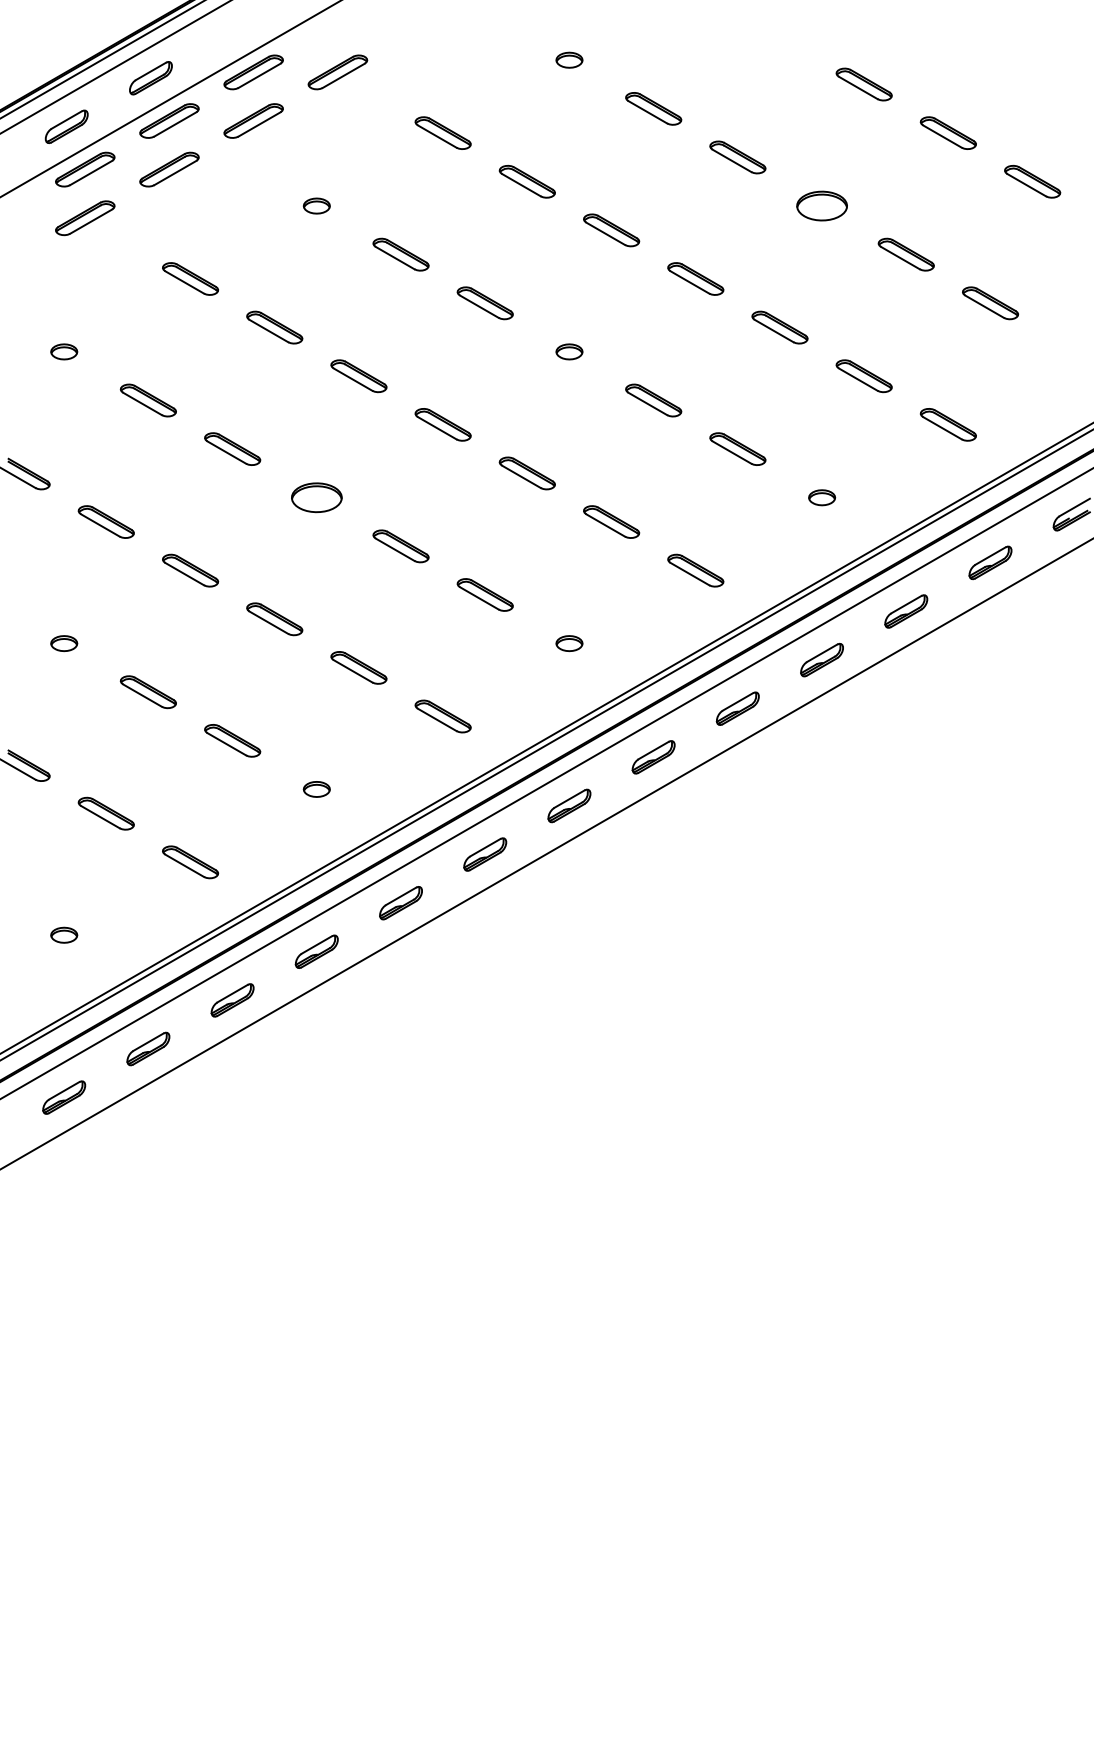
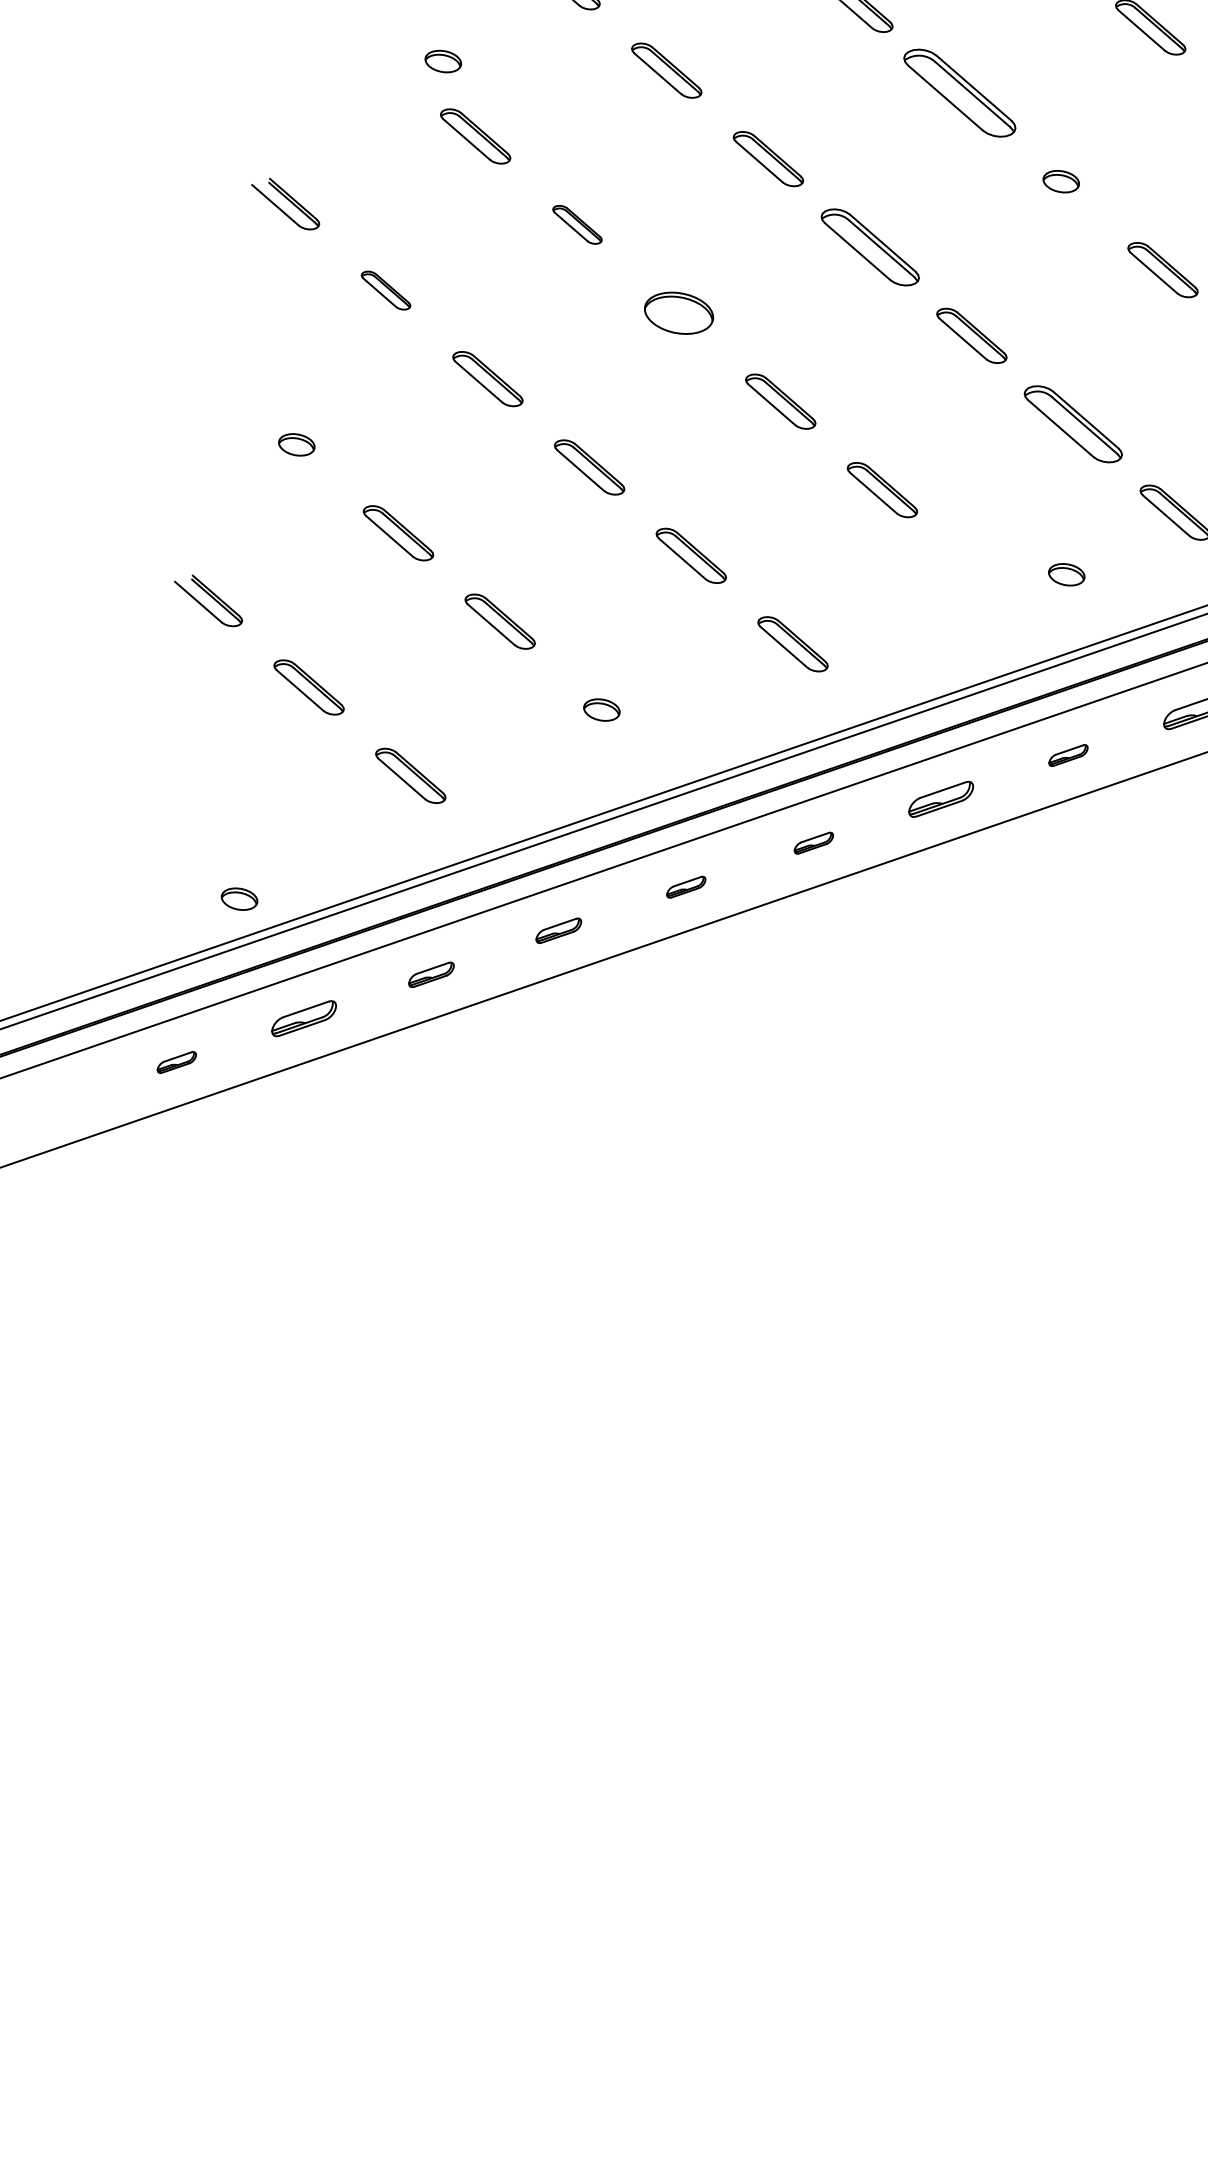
part: (484, 303) -> (958, 93), size x1.6
part: (64, 351) -> (443, 61), moved
part: (442, 424) -> (869, 246), size x1.4
part: (232, 448) -> (577, 223), size x0.7
part: (105, 521) -> (385, 289), size x0.7
part: (611, 521) -> (1073, 423), size x1.4
part: (569, 643) -> (1066, 574), moved
part: (653, 757) -> (1068, 755), size x0.6
part: (485, 854) -> (814, 843), size x0.6
part: (400, 903) -> (685, 887), size x0.6
part: (64, 934) -> (240, 898), moved
part: (316, 951) -> (558, 930), size x0.7
part: (232, 1000) -> (431, 974), size x0.7
part: (64, 1097) -> (177, 1062), size x0.6

